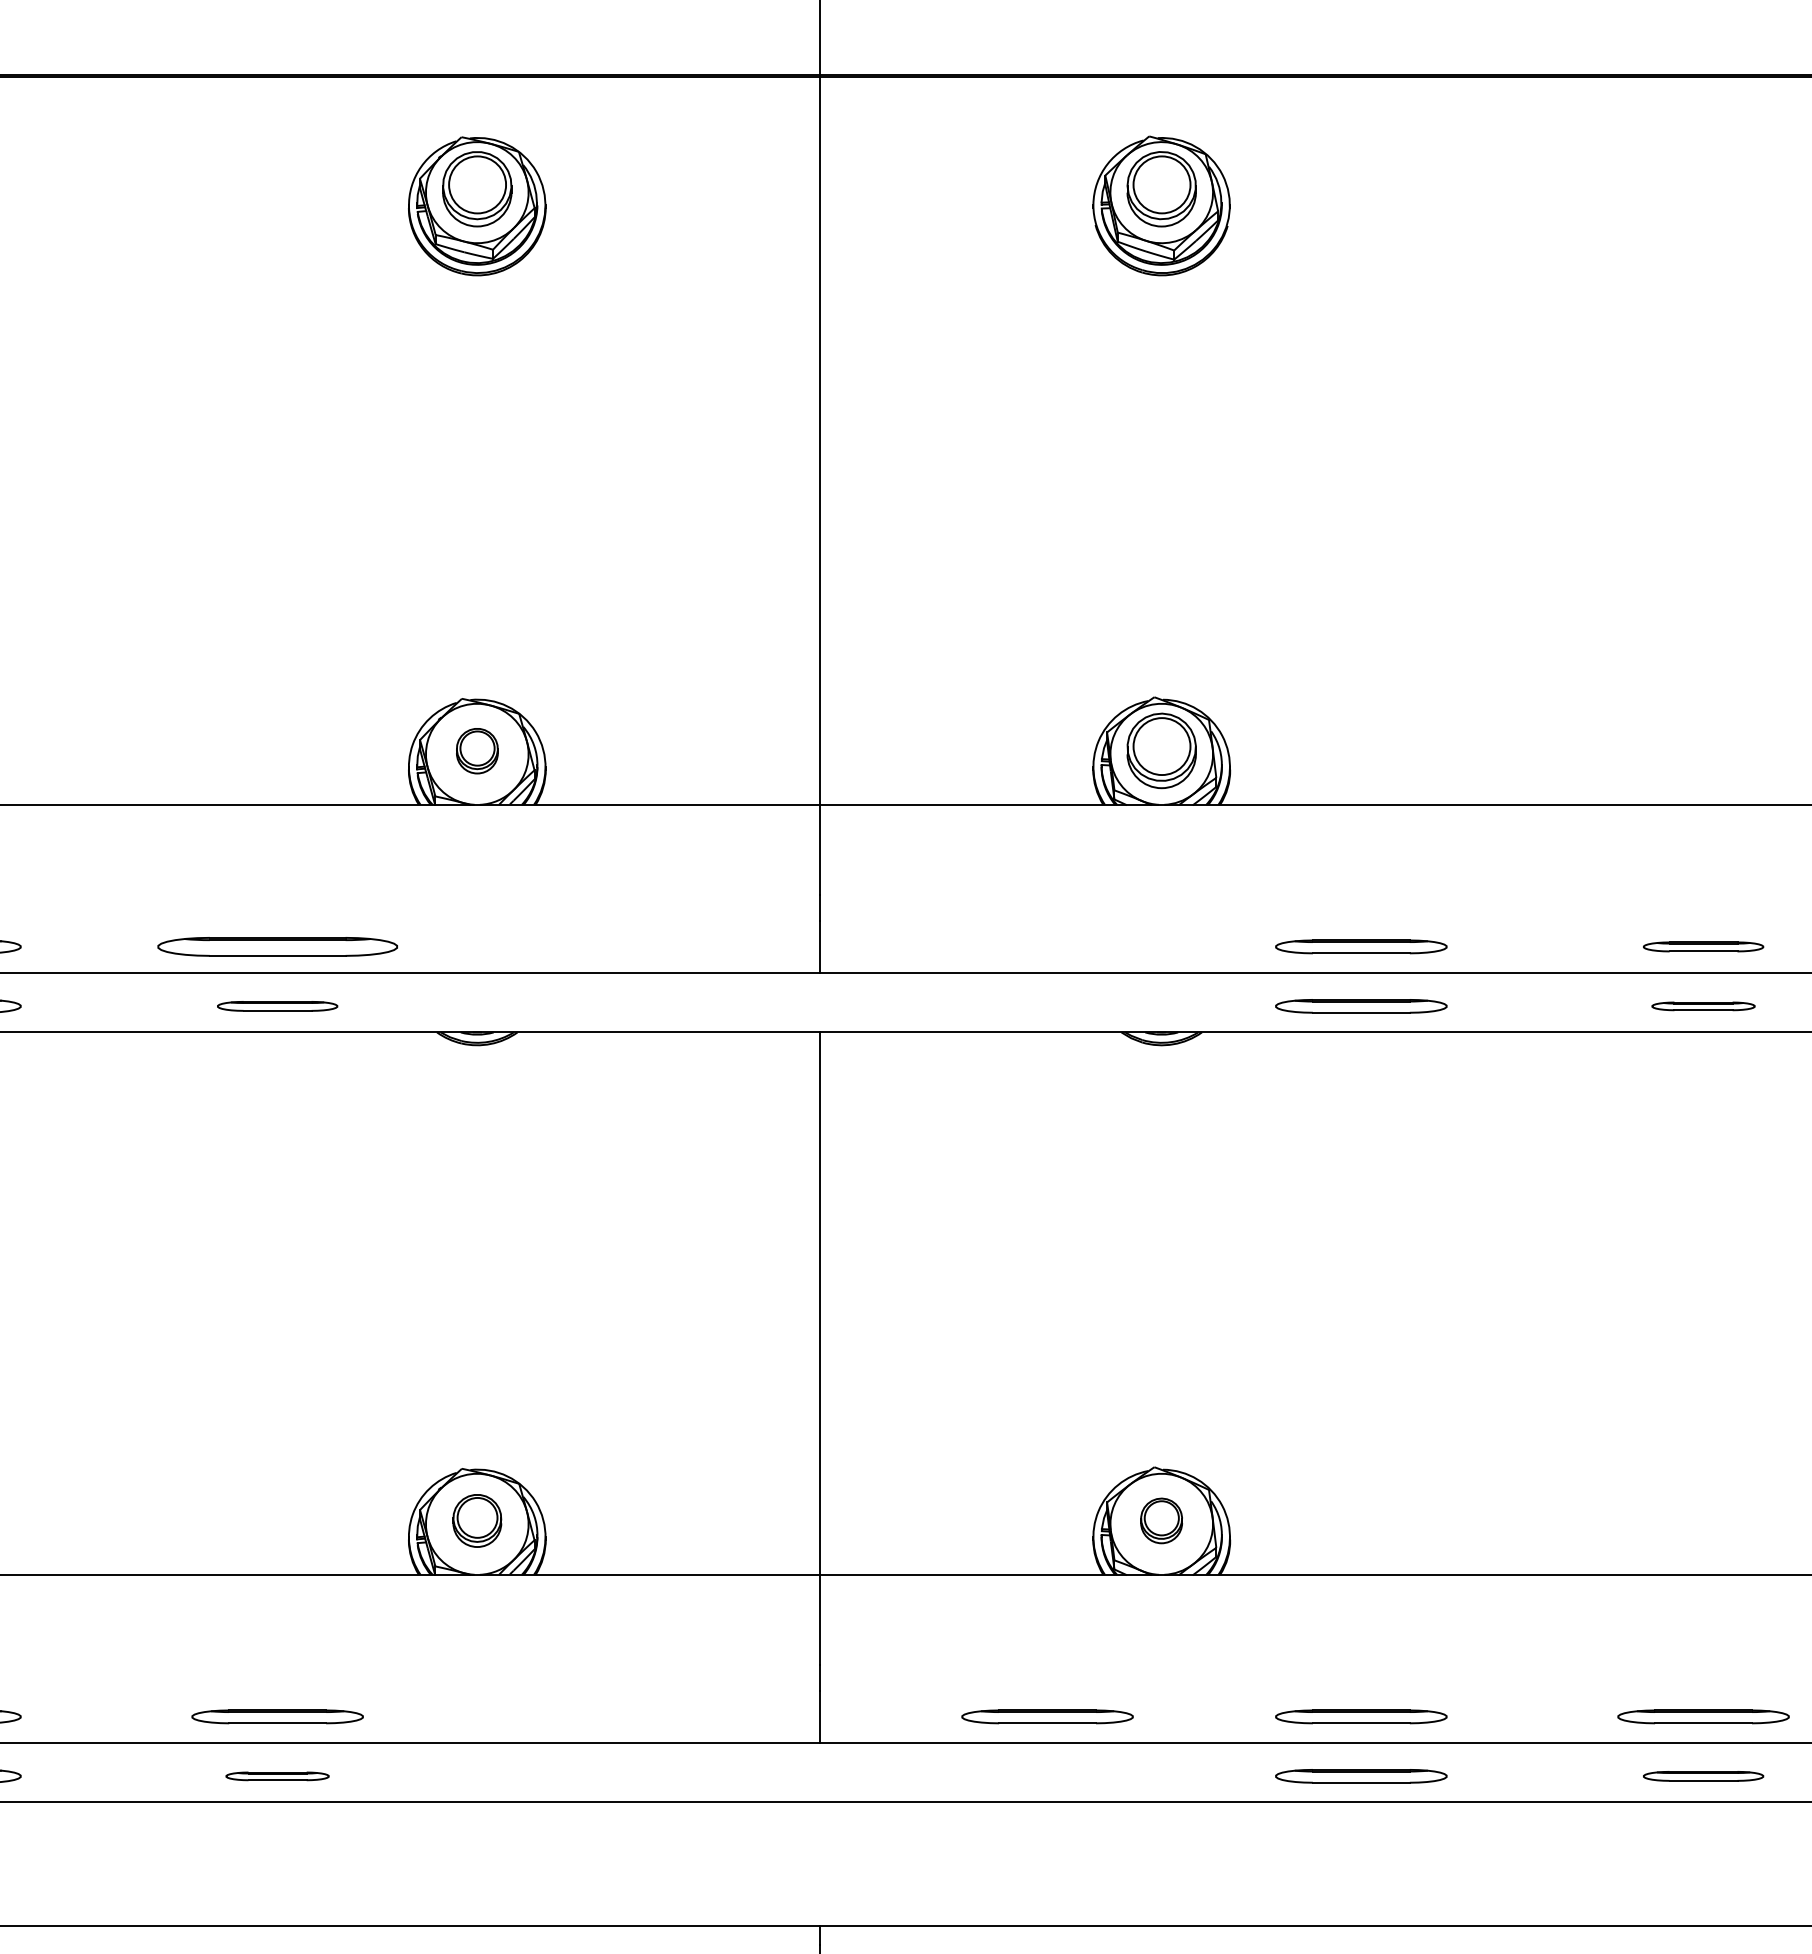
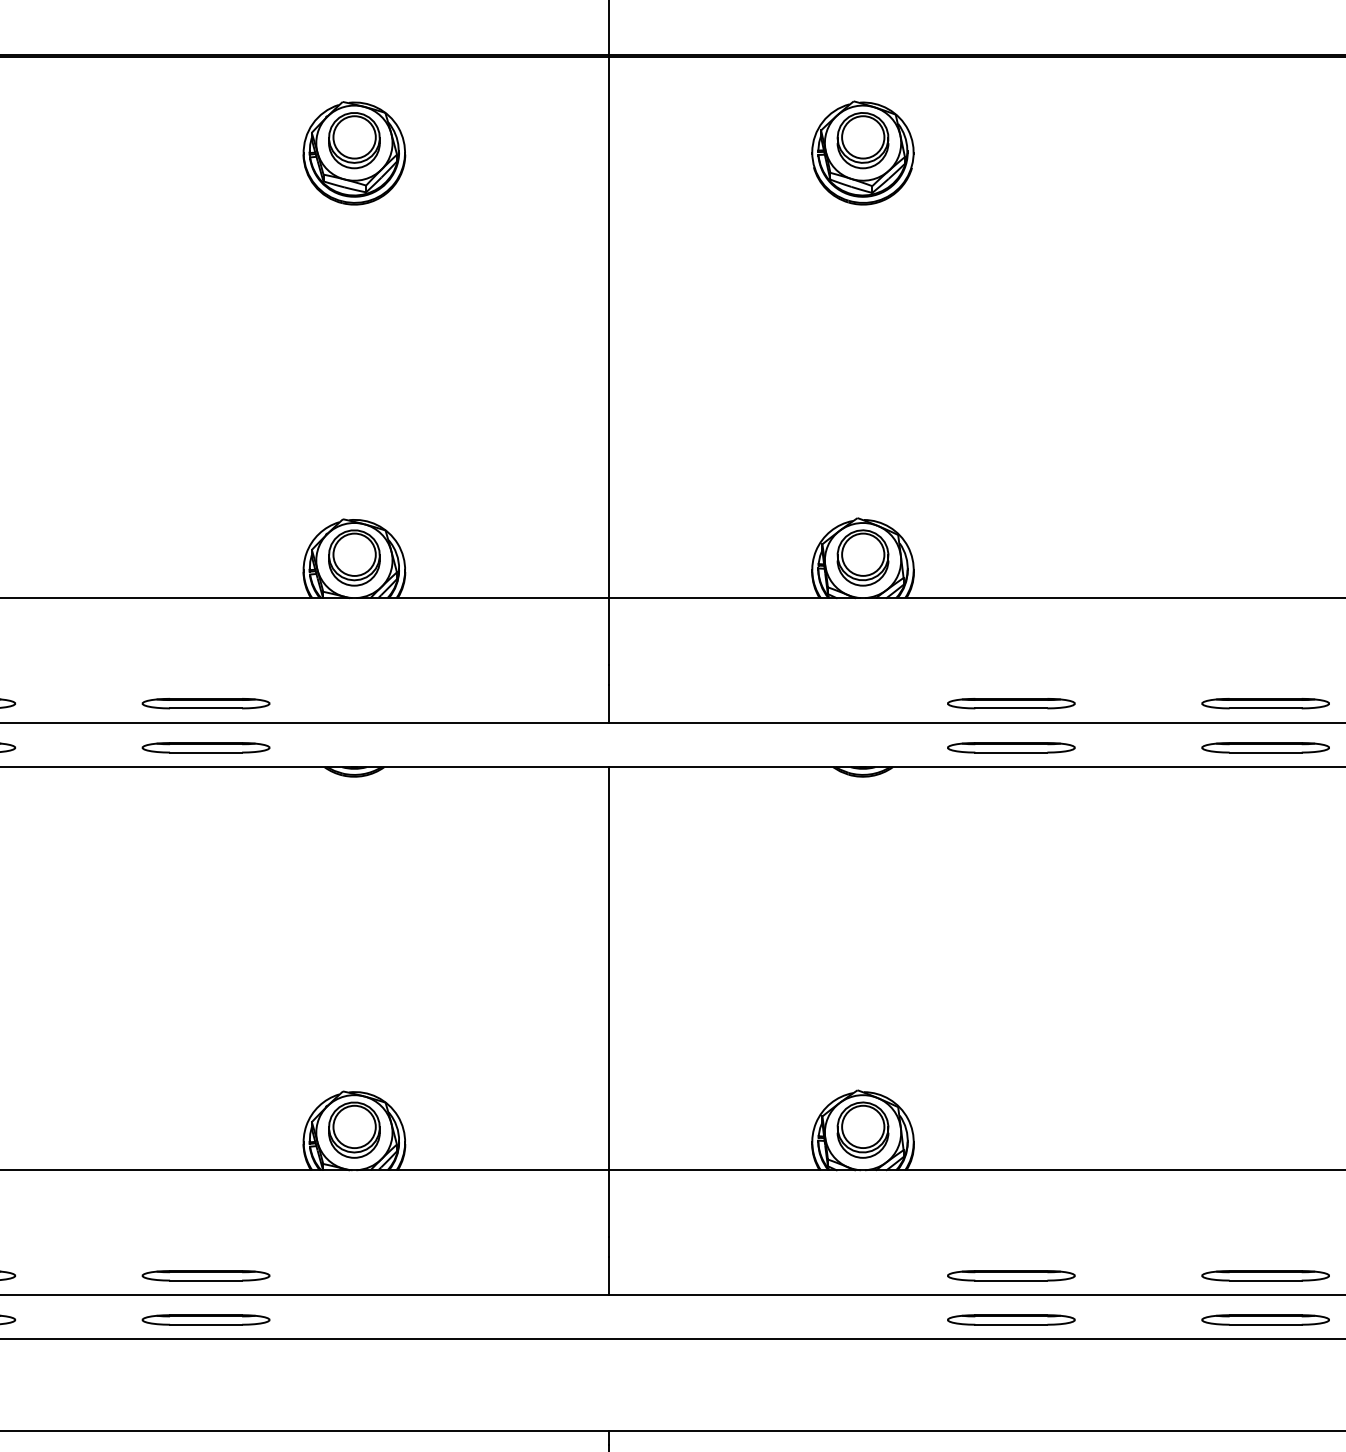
part: (477, 751) -> (354, 558), size x1.67
part: (277, 946) -> (205, 703), size x0.71
part: (1703, 946) -> (1265, 703), size x1.43
part: (277, 1006) -> (205, 747), size x1.43
part: (1703, 1006) -> (1265, 747), size x1.67
part: (477, 1520) -> (354, 1129), size x1.43
part: (1161, 1520) -> (862, 1129), size x1.67
part: (1047, 1716) -> (778, 1275), removed
part: (277, 1776) -> (205, 1320), size x1.67
part: (1703, 1776) -> (1265, 1320), size x1.43

